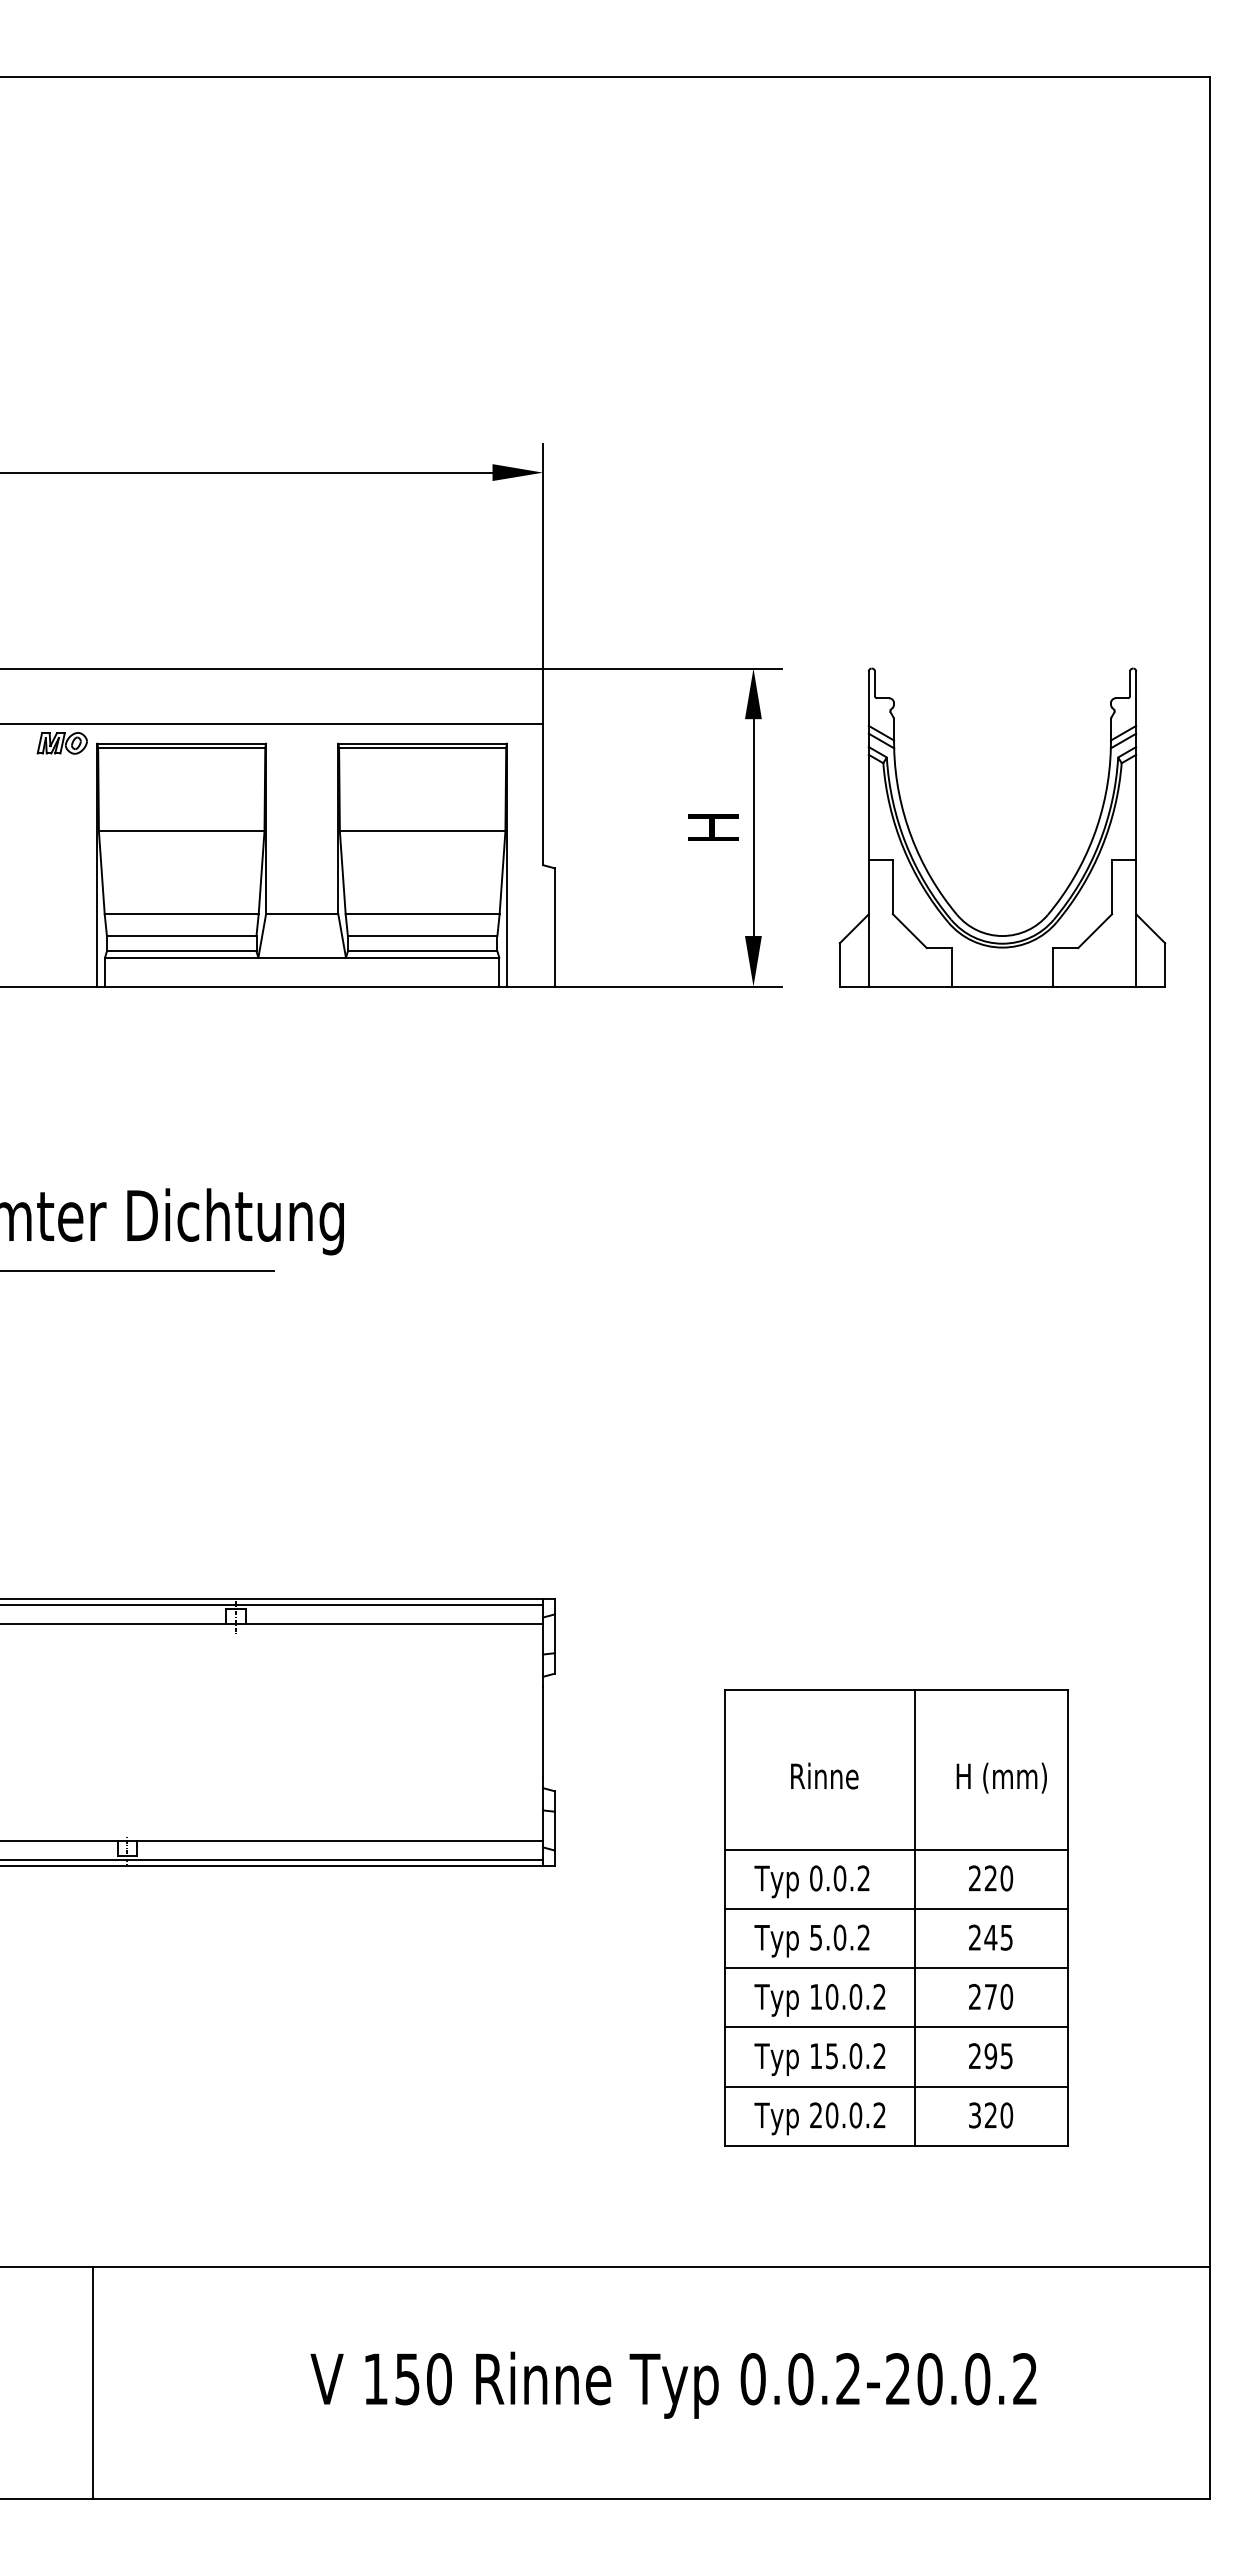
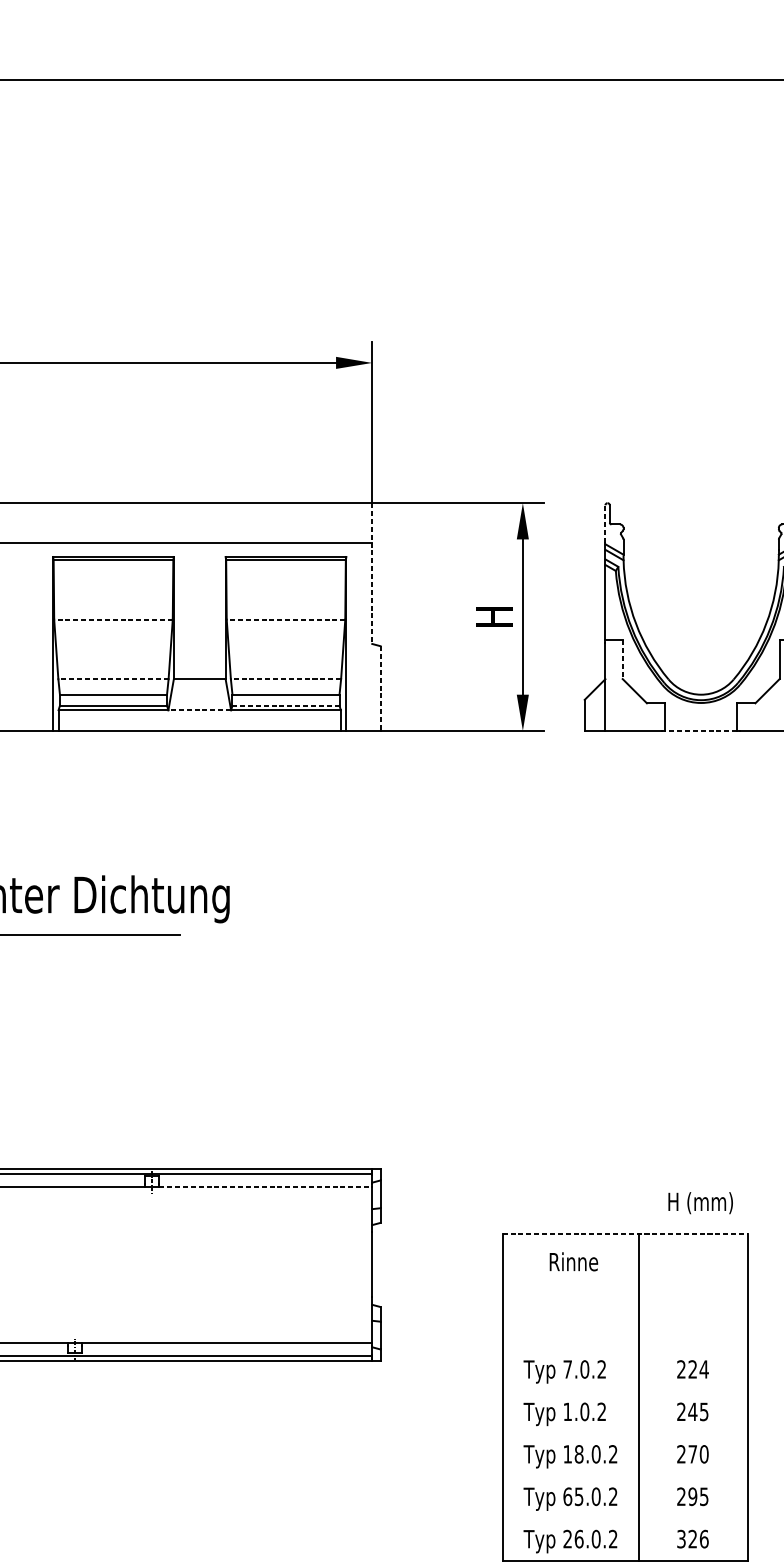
line: (868, 697) -> (605, 523), solid -> dashed
part: (61, 743) -> (27, 556), removed
line: (543, 767) -> (372, 574), solid -> dashed
line: (181, 831) -> (113, 619), solid -> dashed
line: (422, 831) -> (285, 619), solid -> dashed
line: (892, 887) -> (622, 659), solid -> dashed
line: (181, 914) -> (113, 679), solid -> dashed
line: (422, 914) -> (285, 679), solid -> dashed
line: (554, 927) -> (380, 688), solid -> dashed
line: (422, 951) -> (285, 705), solid -> dashed
line: (302, 957) -> (199, 710), solid -> dashed
line: (1002, 986) -> (701, 730), solid -> dashed
line: (394, 1624) -> (265, 1187), solid -> dashed
line: (896, 1689) -> (625, 1234), solid -> dashed
text: (824, 1775) -> (573, 1261), moved
text: (1001, 1777) -> (700, 1202), moved
line: (896, 1849) -> (625, 1348), removed
text: (816, 1878) -> (567, 1369), 0.0.2 -> 7.0.2
text: (1006, 1878) -> (704, 1369), 220 -> 224
line: (896, 1908) -> (625, 1390), removed
text: (815, 1937) -> (567, 1411), 5.0.2 -> 1.0.2
line: (896, 1968) -> (625, 1433), removed
text: (831, 1996) -> (578, 1454), 10.0.2 -> 18.0.2
line: (896, 2027) -> (625, 1476), removed
text: (816, 2056) -> (567, 1496), 15.0.2 -> 65.0.2
line: (896, 2086) -> (625, 1518), removed
text: (831, 2115) -> (578, 1539), 20.0.2 -> 26.0.2
text: (1006, 2115) -> (704, 1539), 320 -> 326

